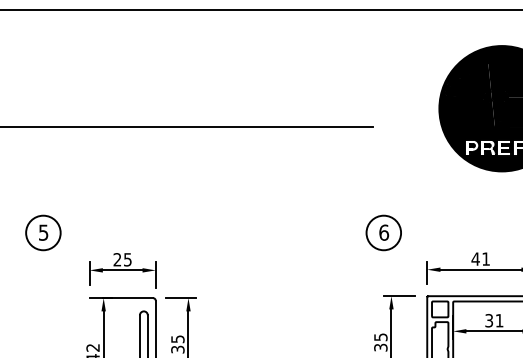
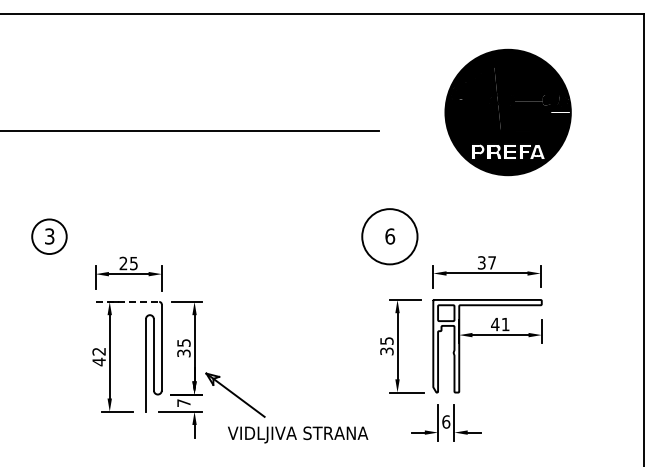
text: (43, 231) -> (49, 235), 5 -> 3
circle: (383, 232) -> (389, 236), size x1.6
text: (480, 258) -> (486, 262), 41 -> 37
line: (121, 297) -> (127, 301), solid -> dashed
text: (489, 320) -> (495, 324), 31 -> 41

